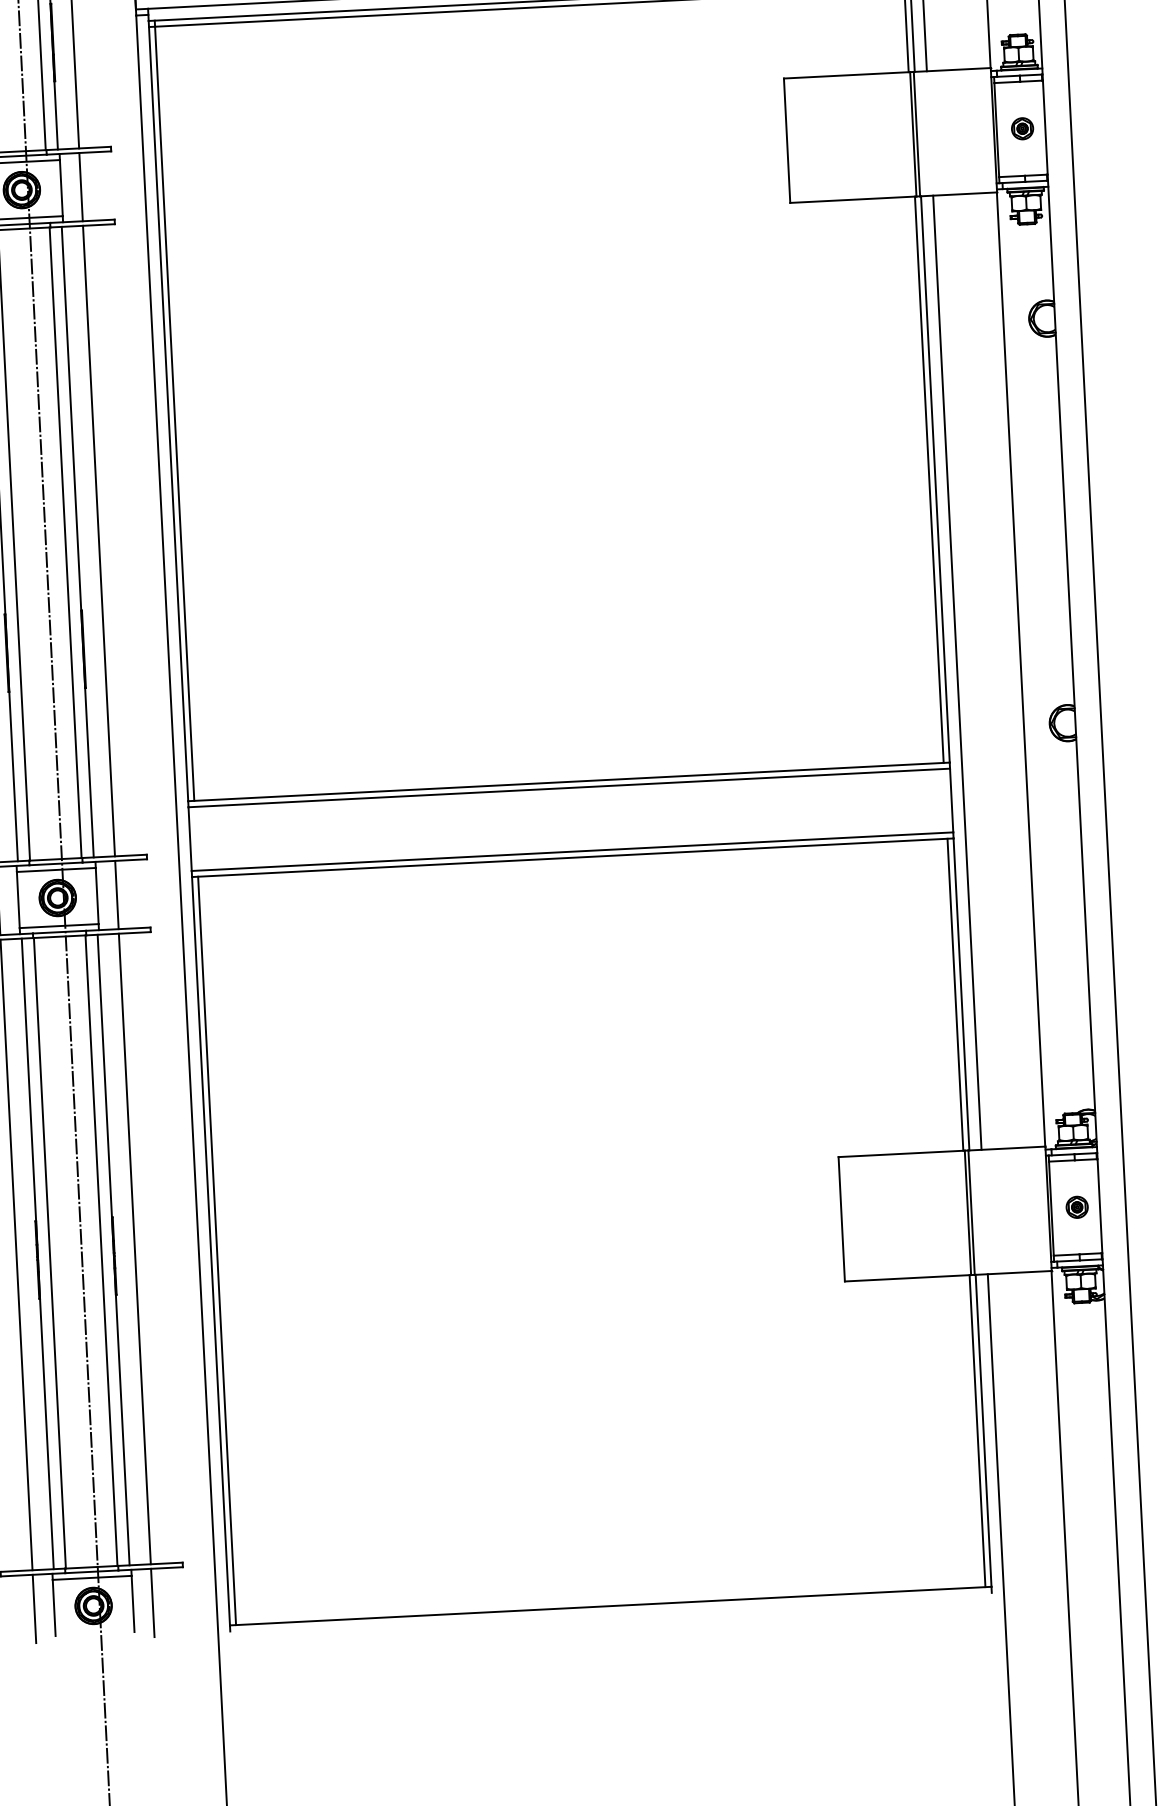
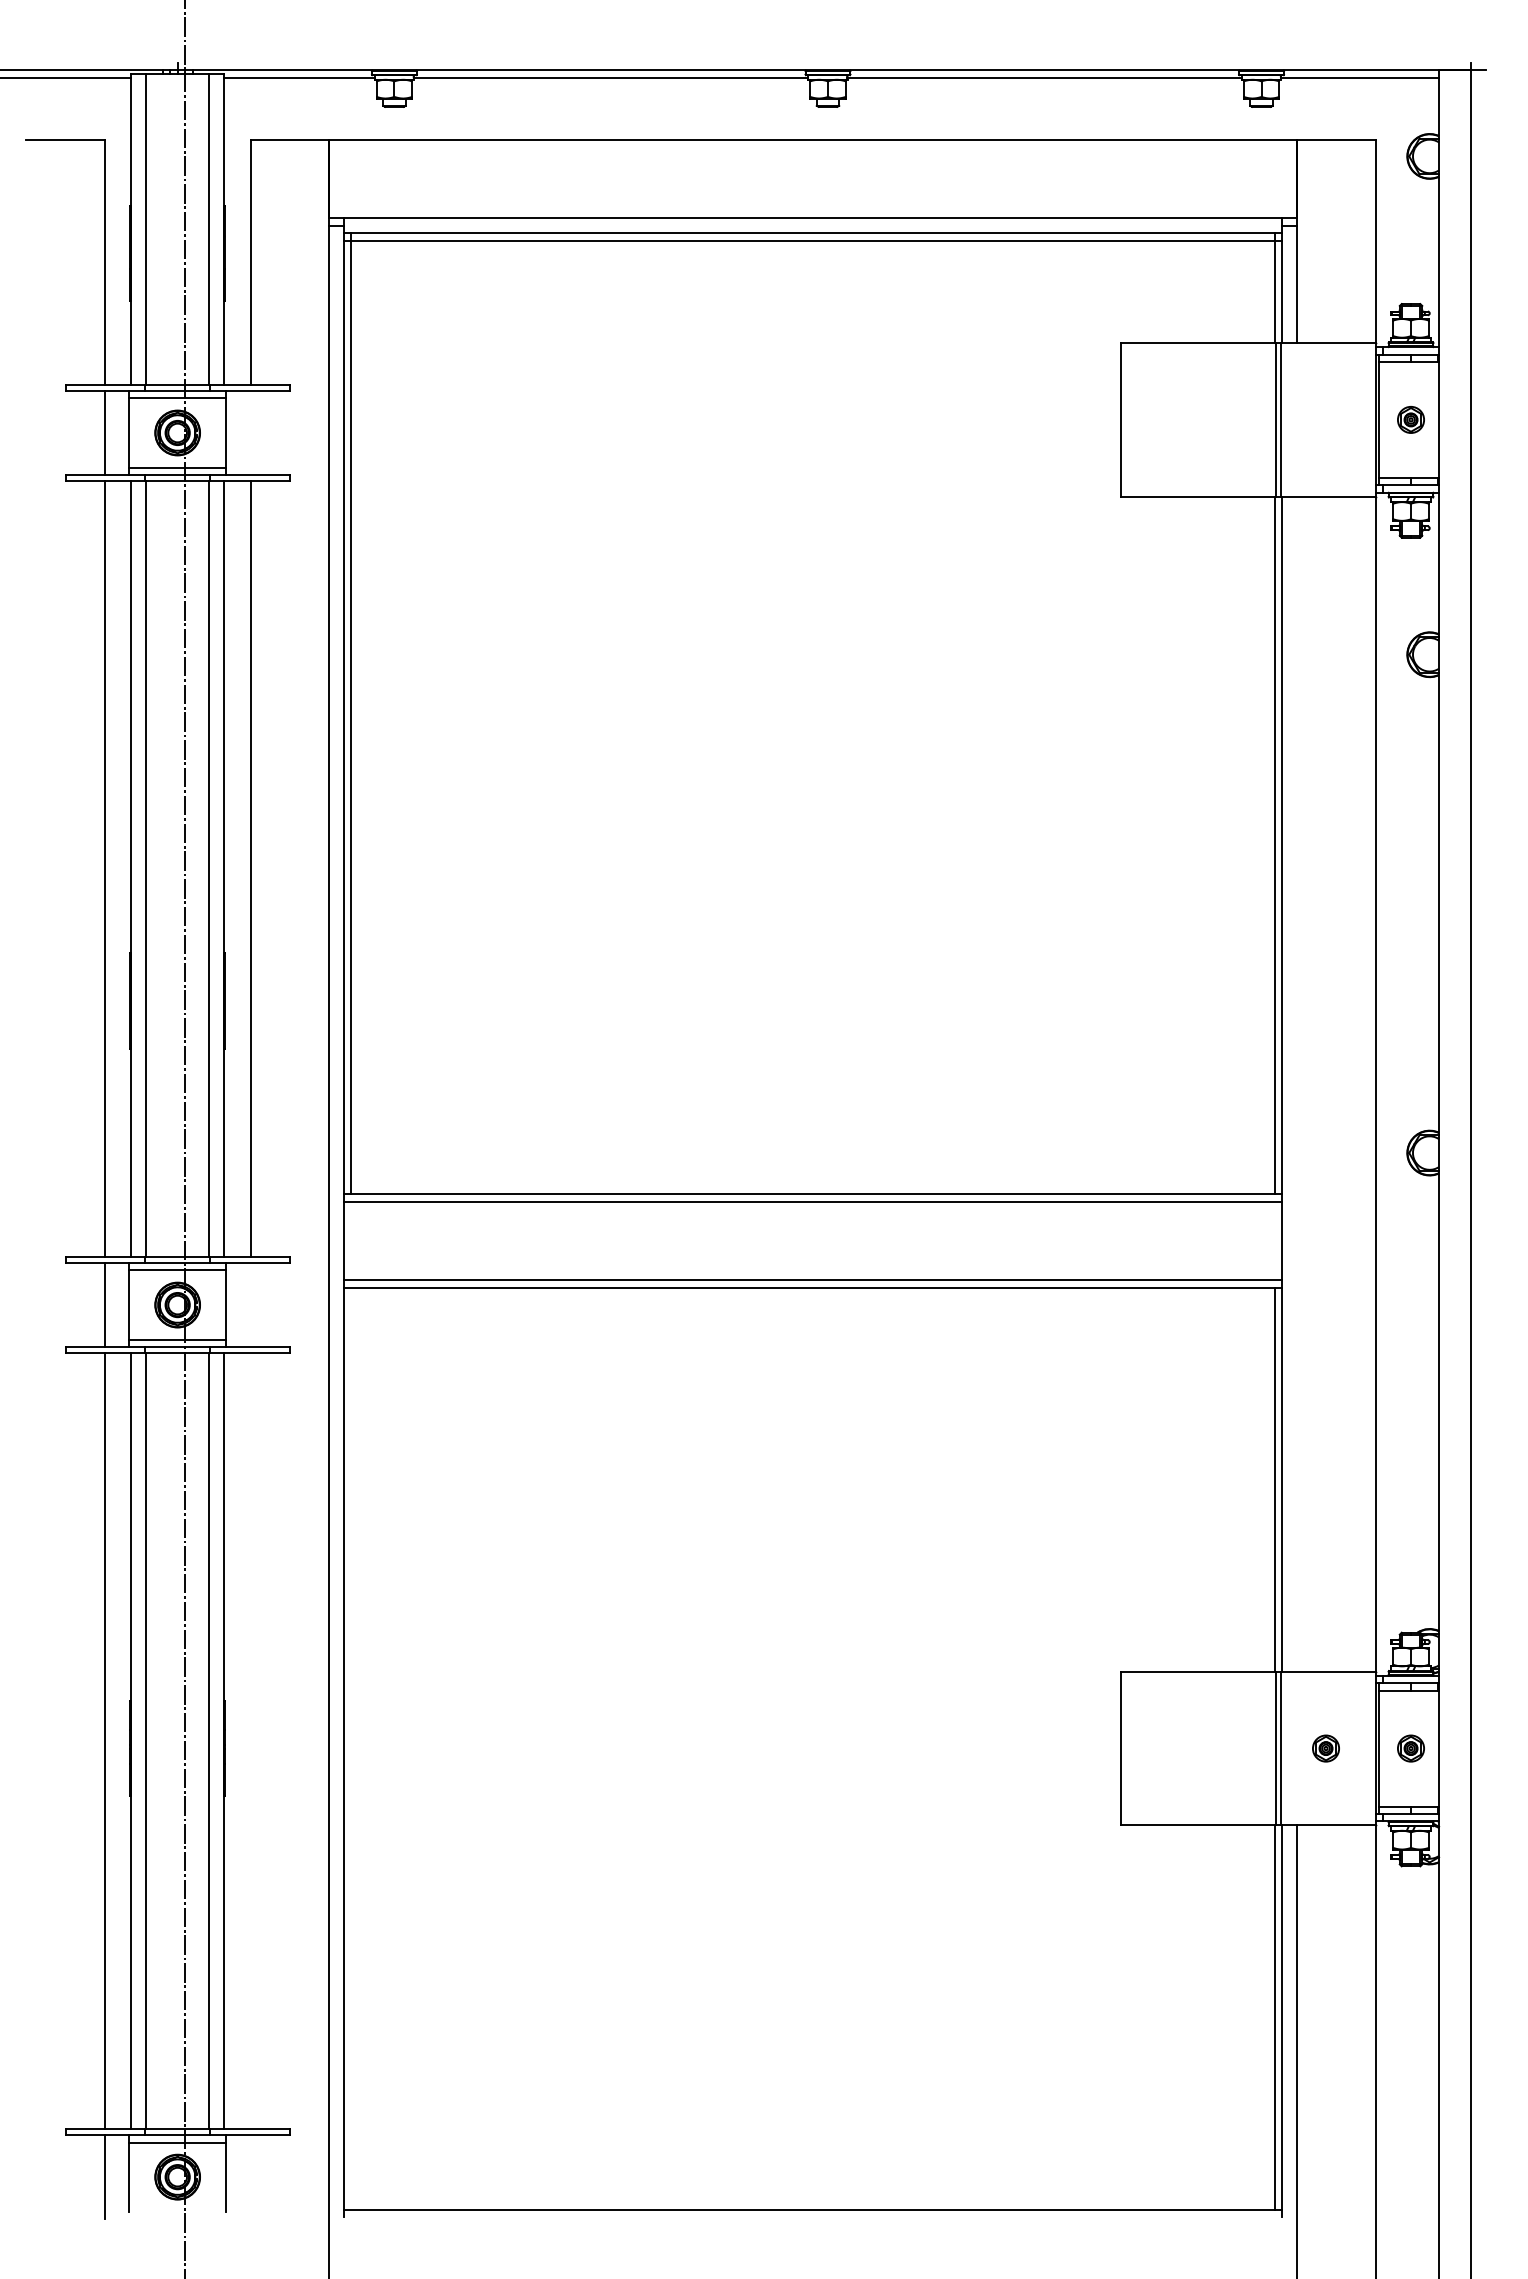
line: (81, 186) -> (250, 432), removed
line: (957, 672) -> (1297, 1083), removed
line: (116, 895) -> (250, 1305), removed
part: (1007, 1210) -> (1325, 1748), added
line: (134, 1248) -> (250, 1740), removed
line: (217, 1250) -> (351, 1748), removed
line: (152, 1603) -> (250, 2177), removed

